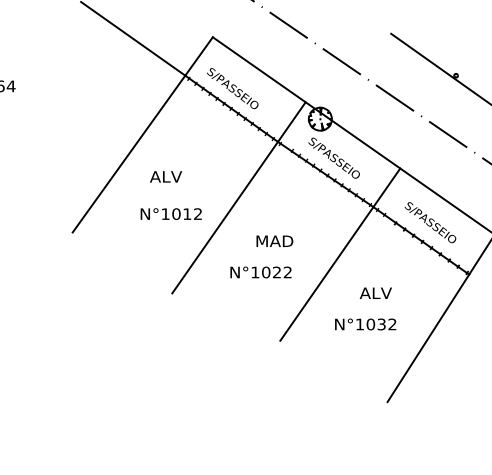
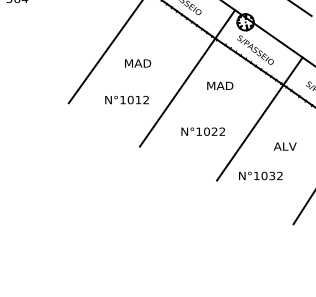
text: (168, 176) -> (137, 63), ALV -> MAD
text: (170, 213) -> (126, 99), moved
text: (274, 240) -> (220, 85), moved
text: (365, 324) -> (260, 176), moved

